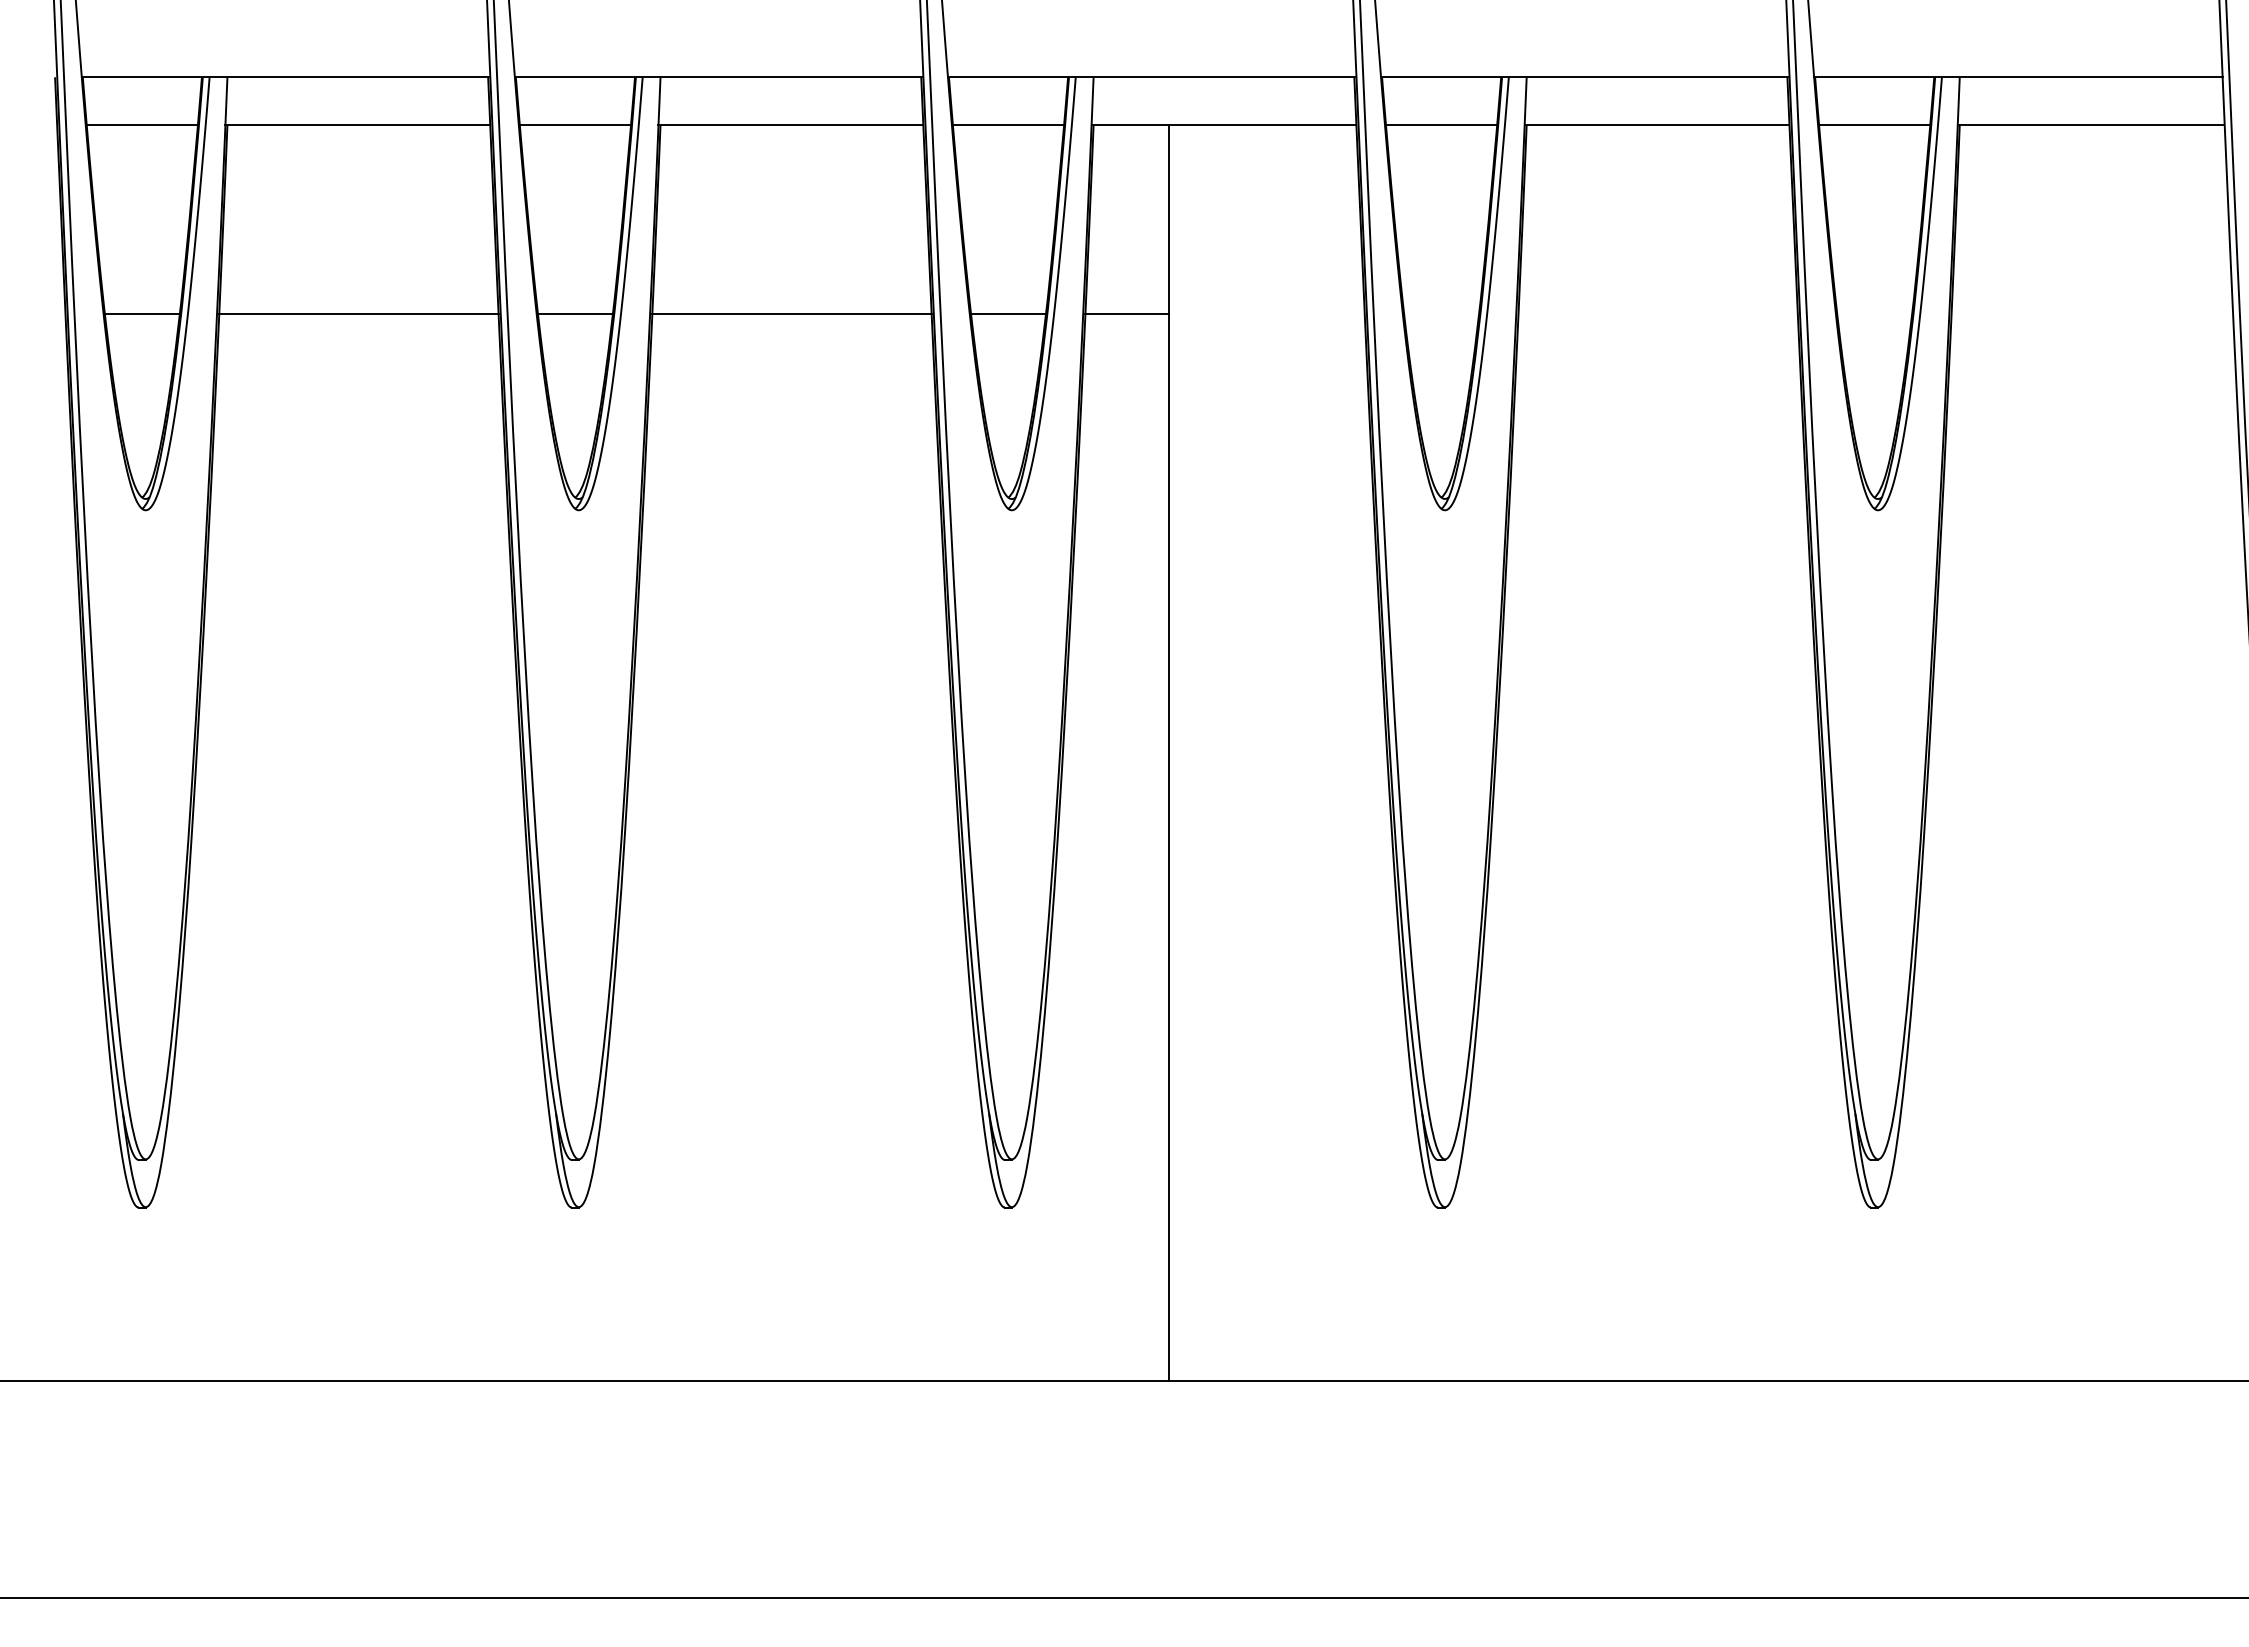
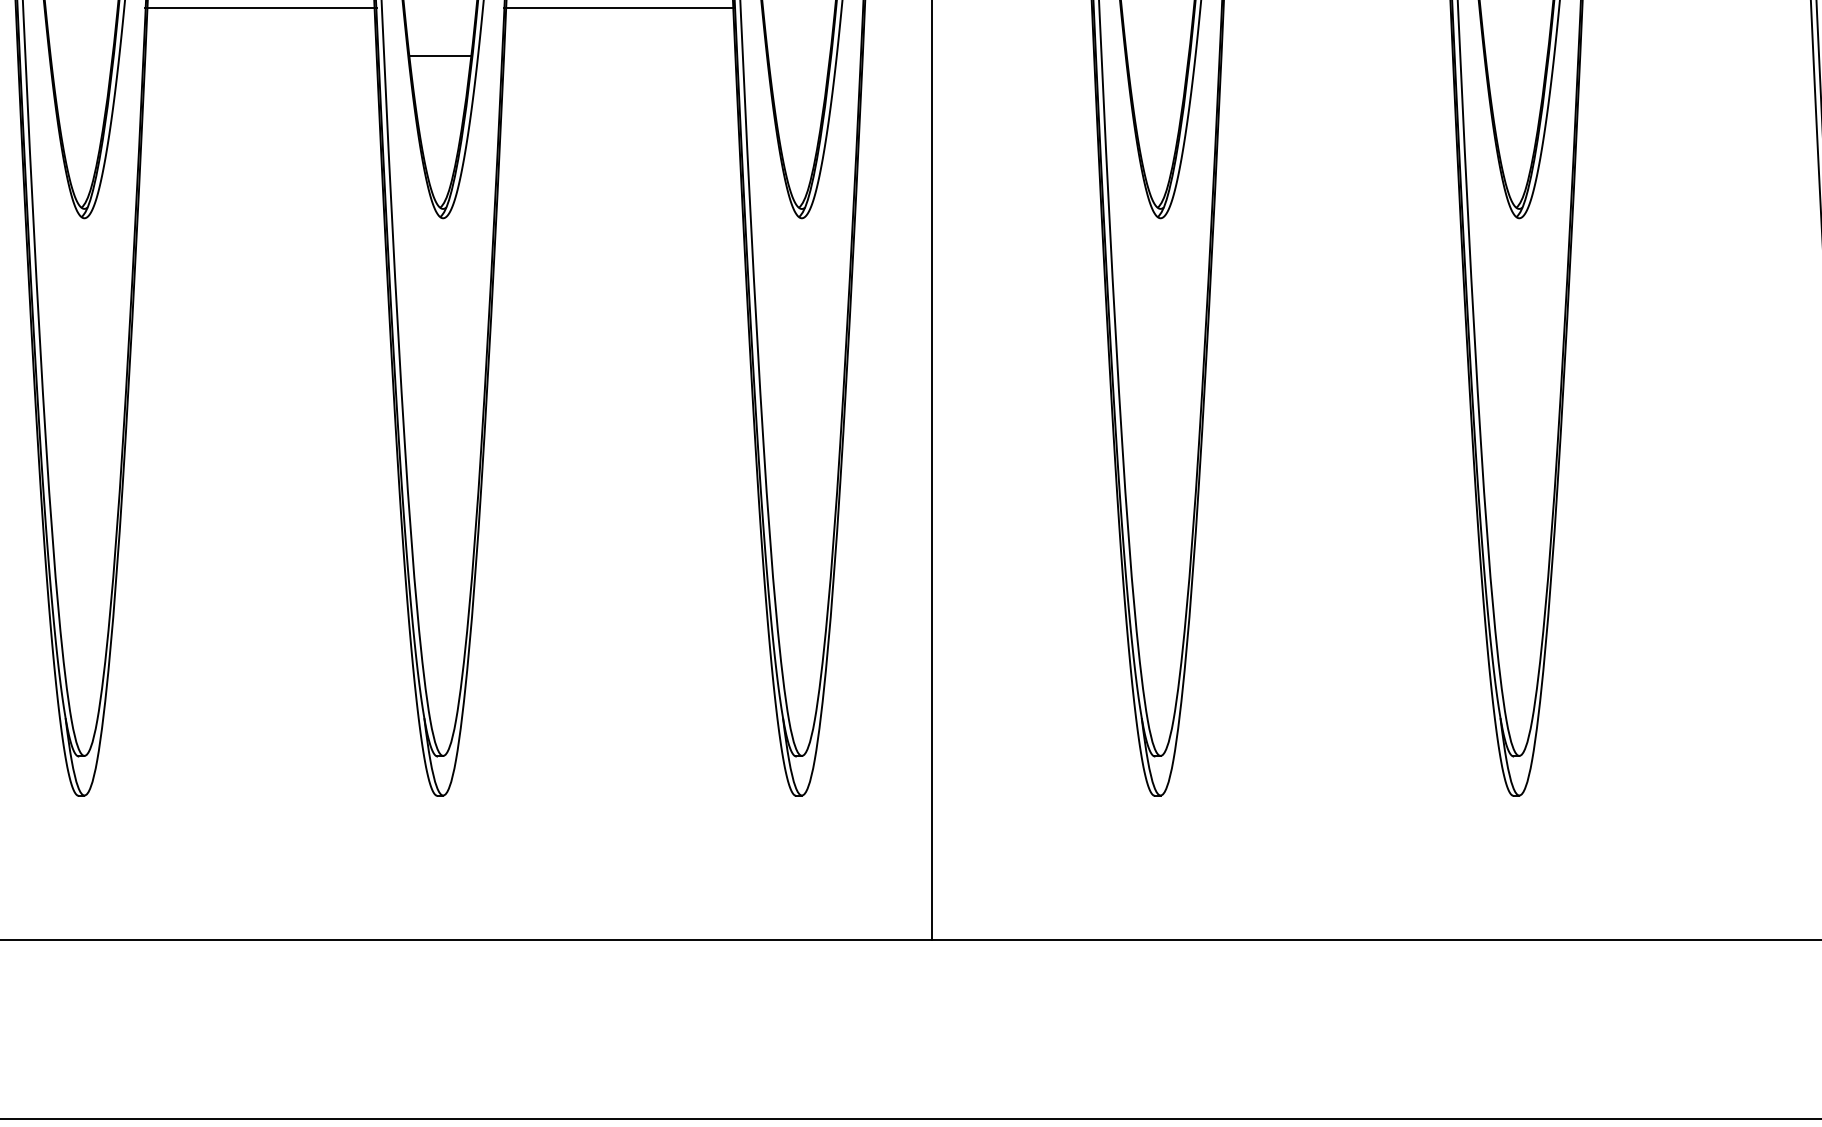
line: (141, 313) -> (80, 55), removed
line: (358, 313) -> (260, 8), moved
line: (791, 313) -> (619, 8), moved
line: (1007, 313) -> (798, 55), removed
line: (1127, 313) -> (897, 55), removed

